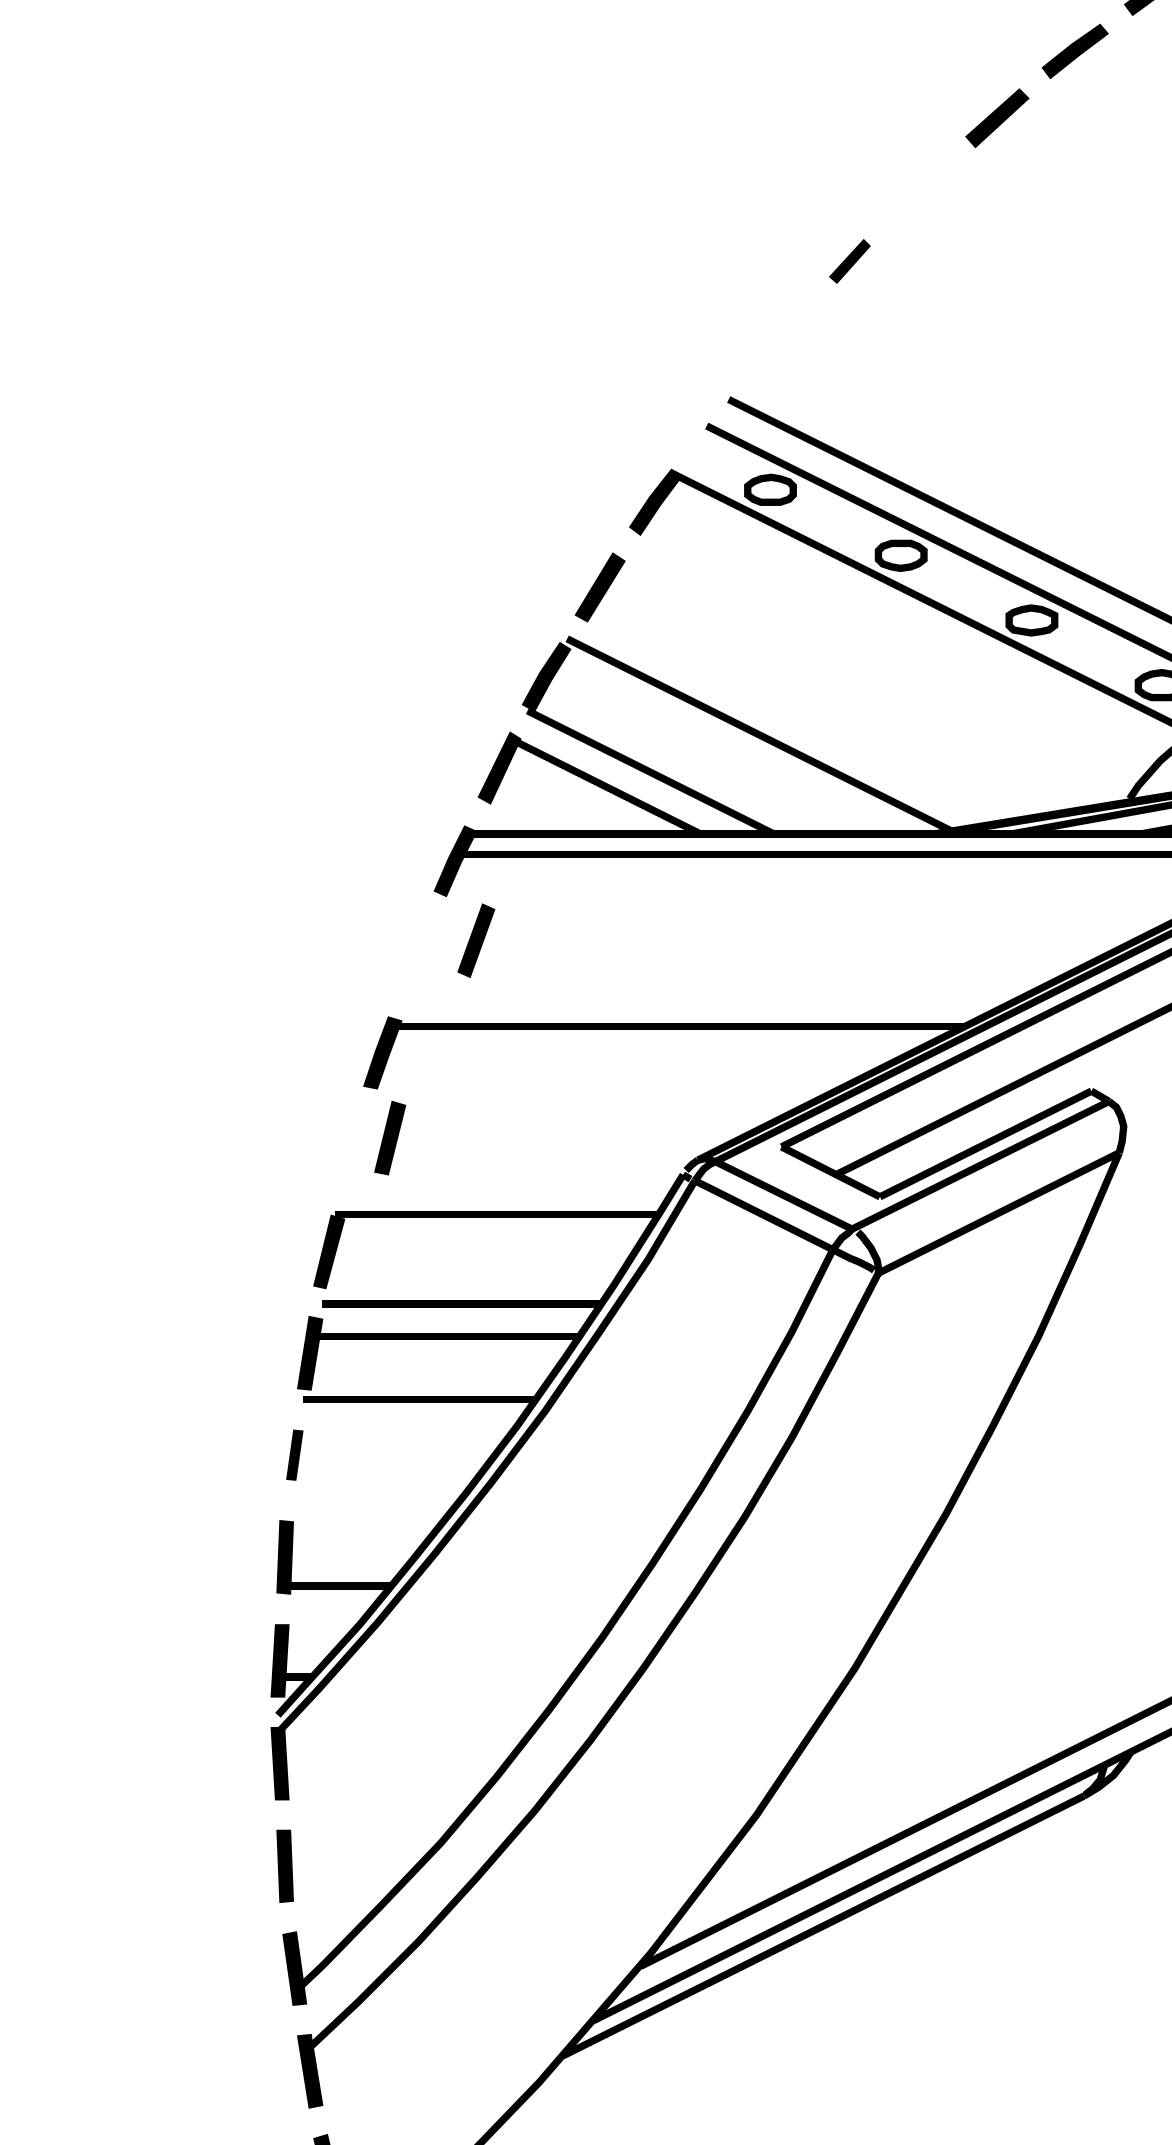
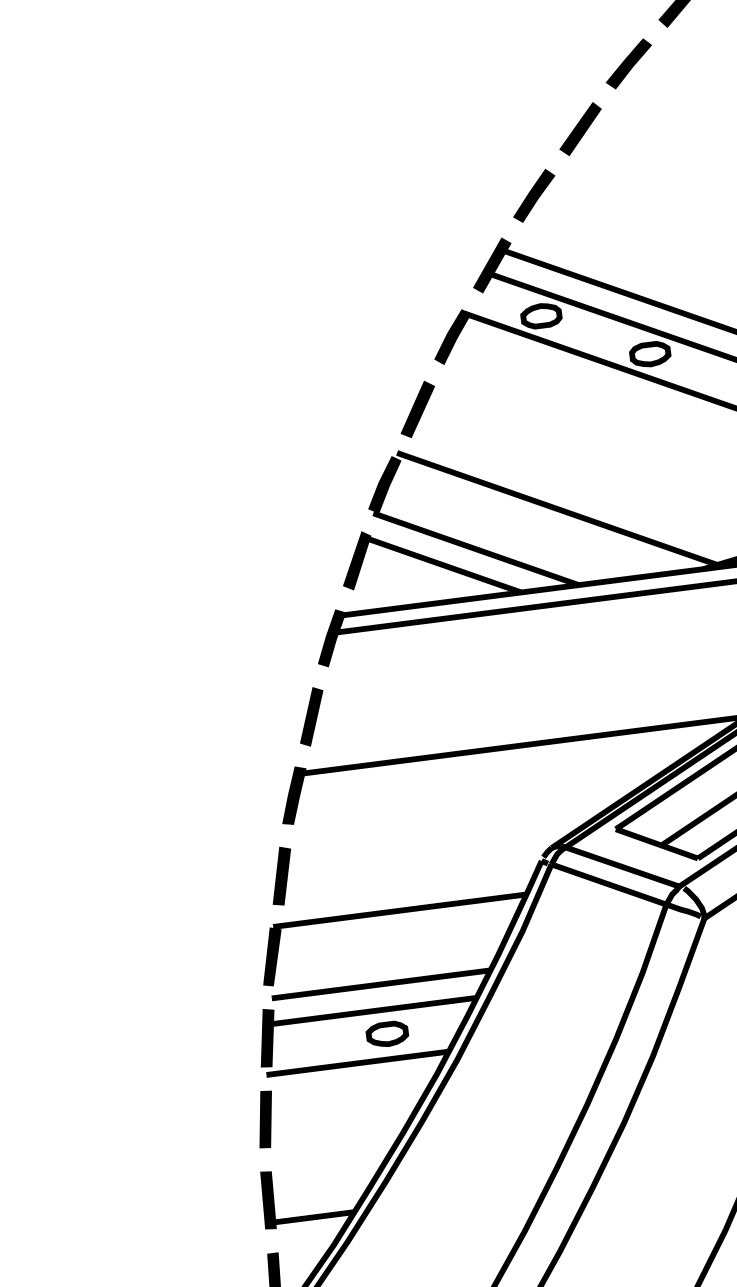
fill: (920, 187) -> (628, 64), added
part: (849, 261) -> (580, 129), size x1.43
part: (780, 337) -> (533, 195), added
fill: (716, 418) -> (491, 265), added
part: (476, 940) -> (311, 716), moved
part: (390, 1137) -> (282, 875), moved
part: (461, 1367) -> (387, 1034), added
part: (294, 1454) -> (265, 1118), size x1.43

